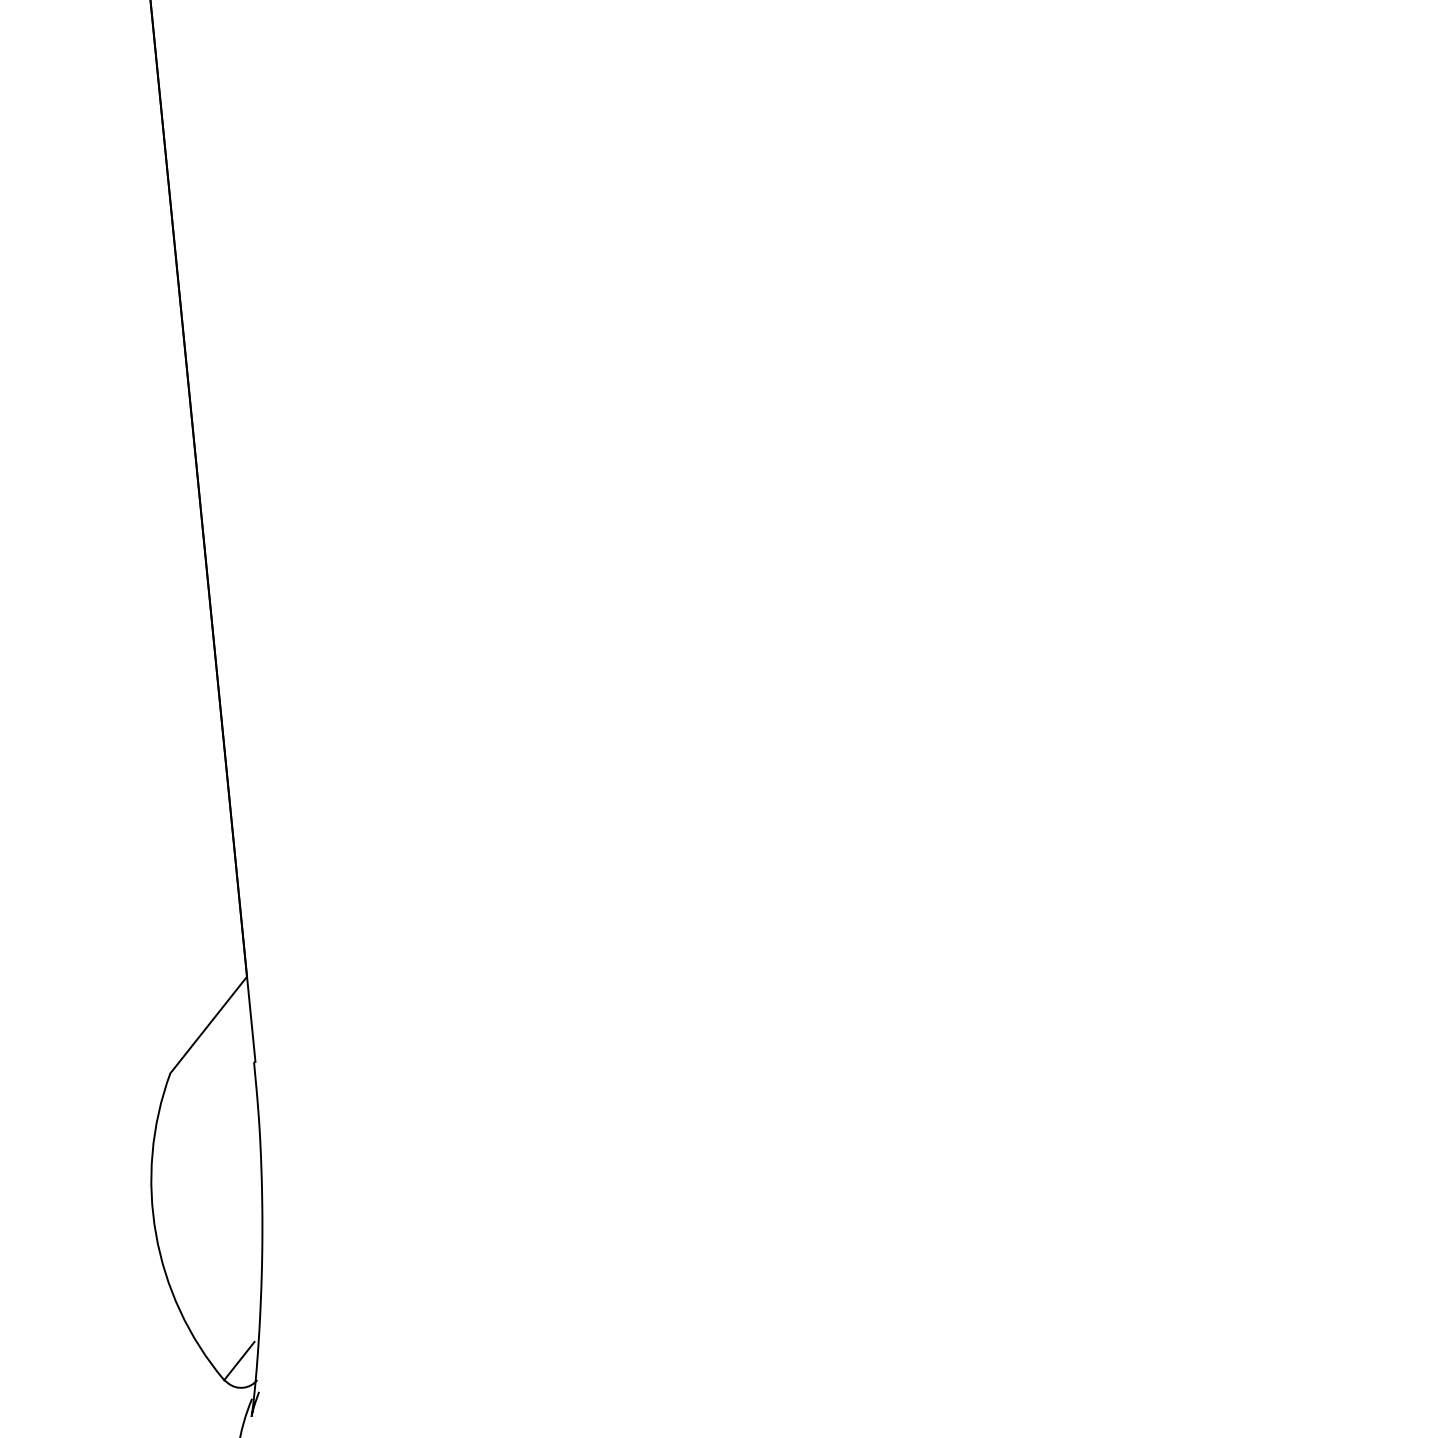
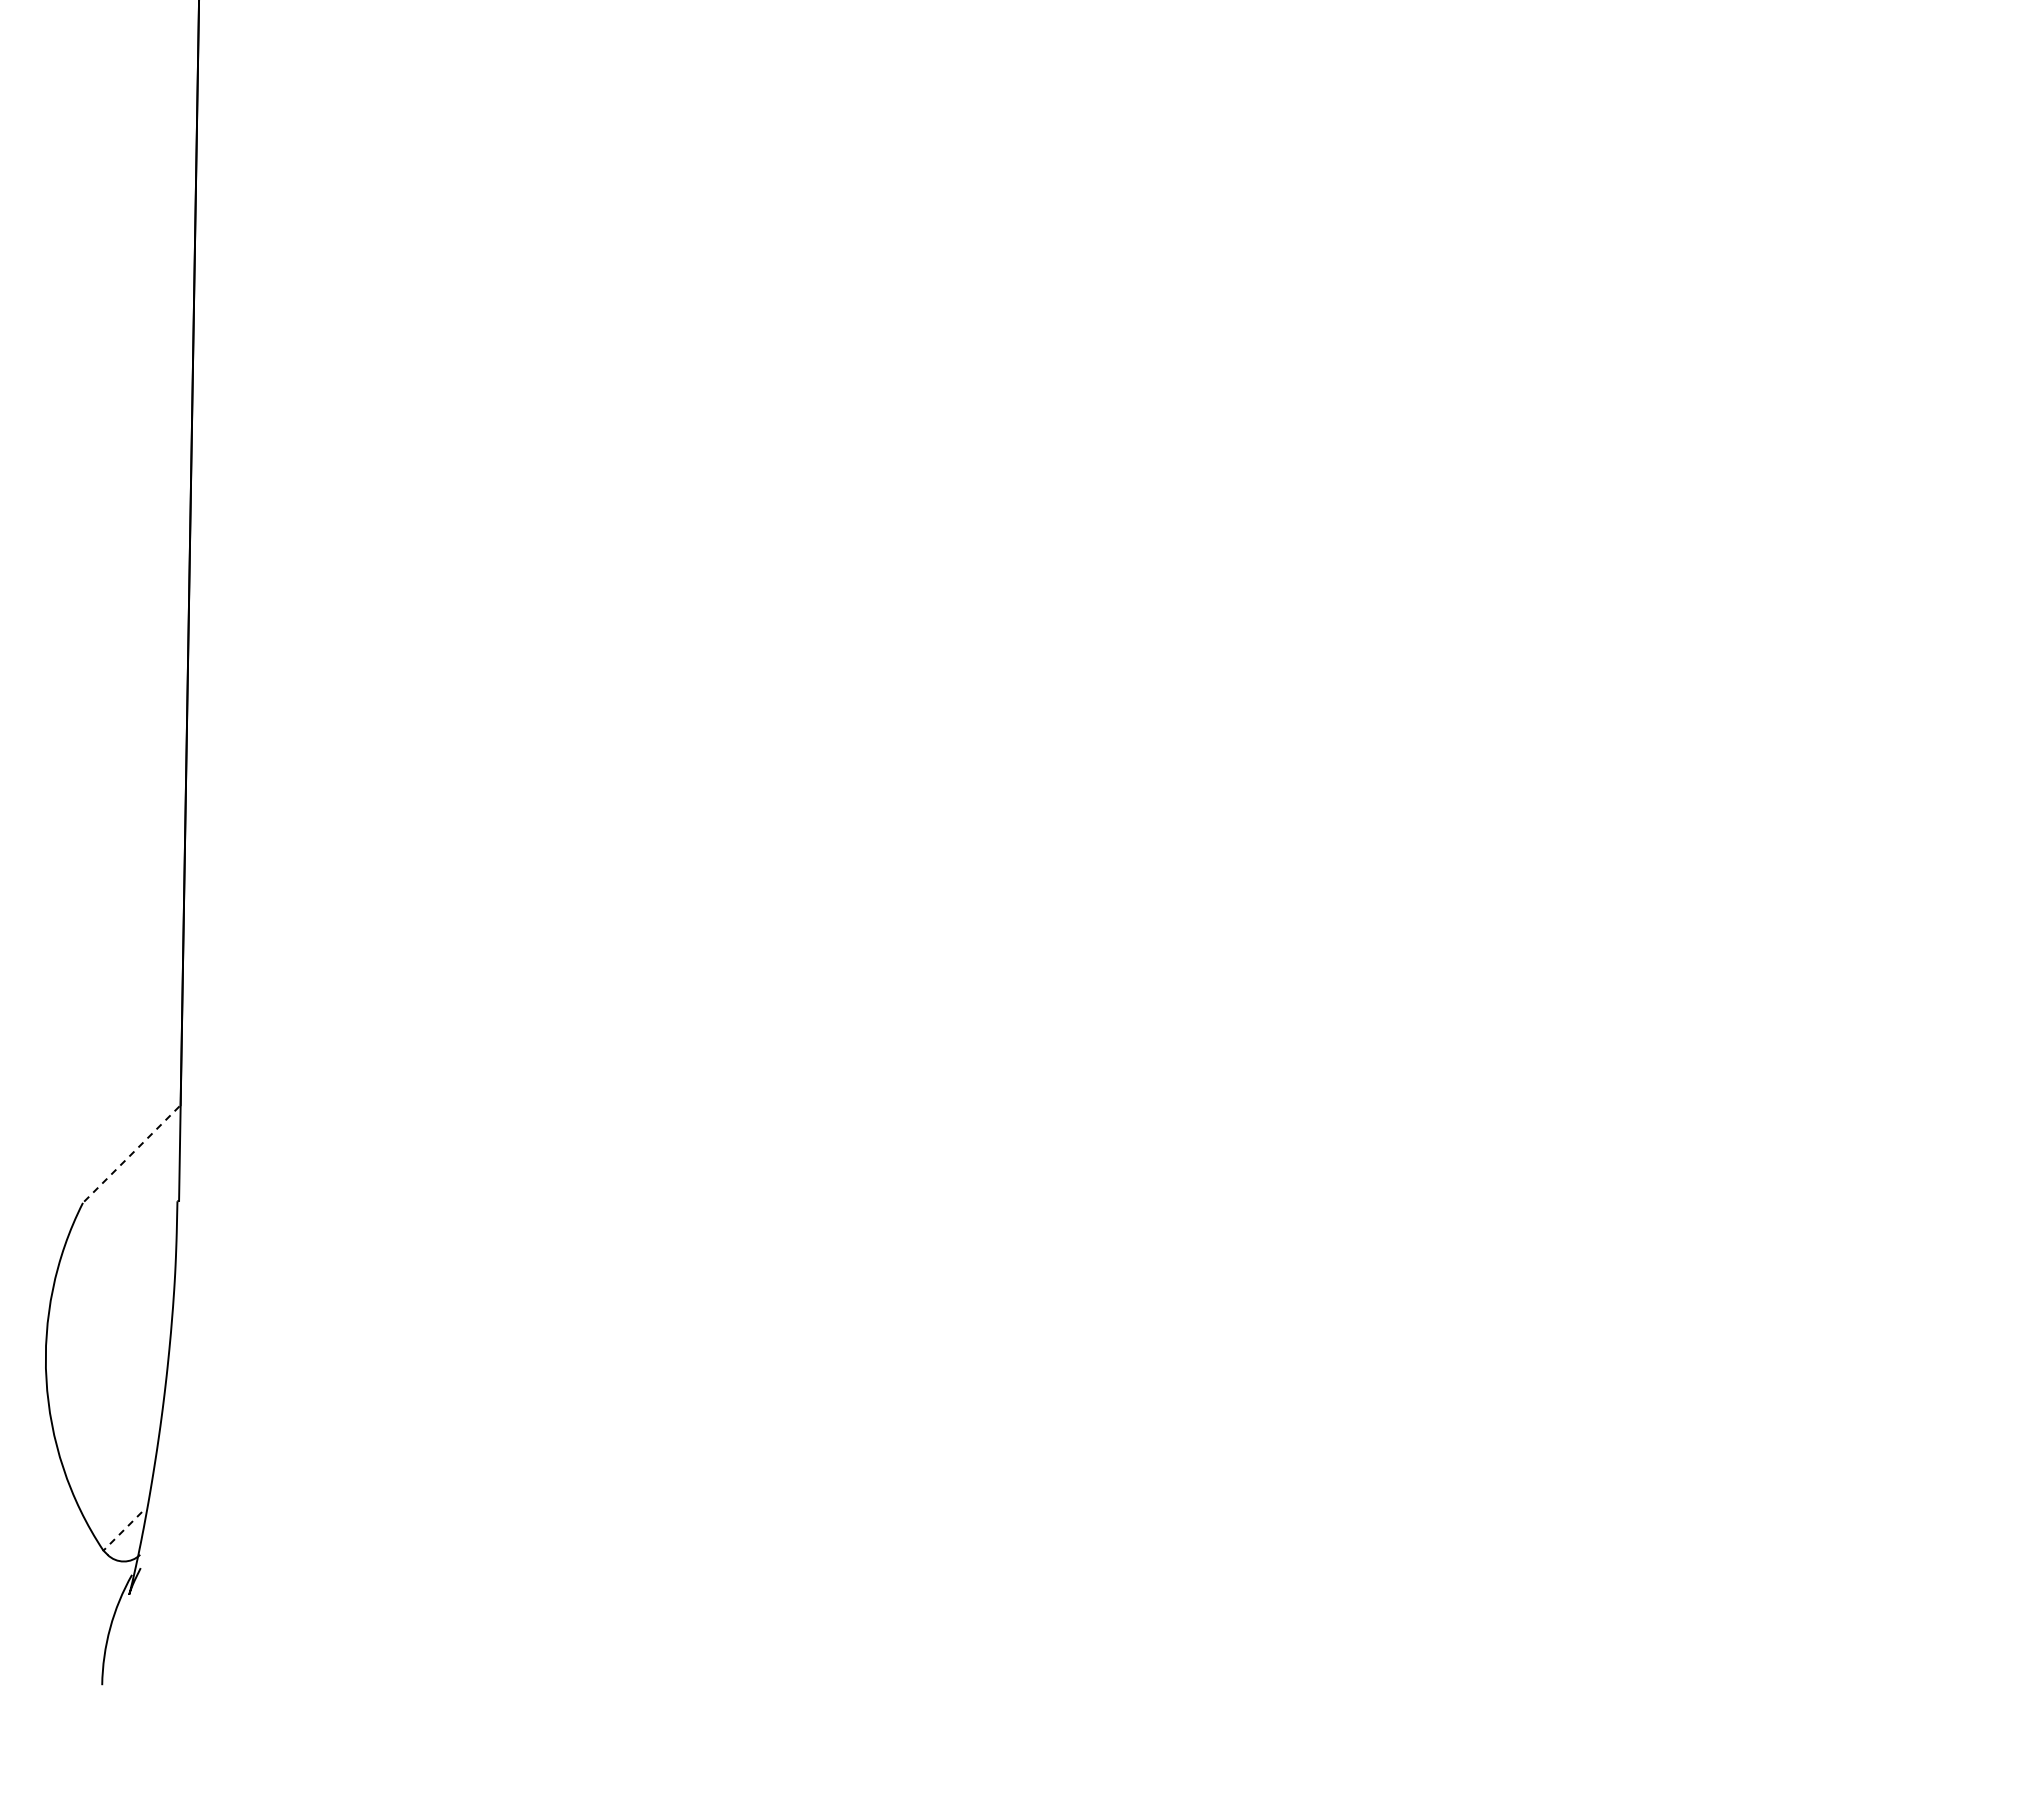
line: (207, 1025) -> (130, 1154), solid -> dashed
line: (239, 1361) -> (122, 1531), solid -> dashed

